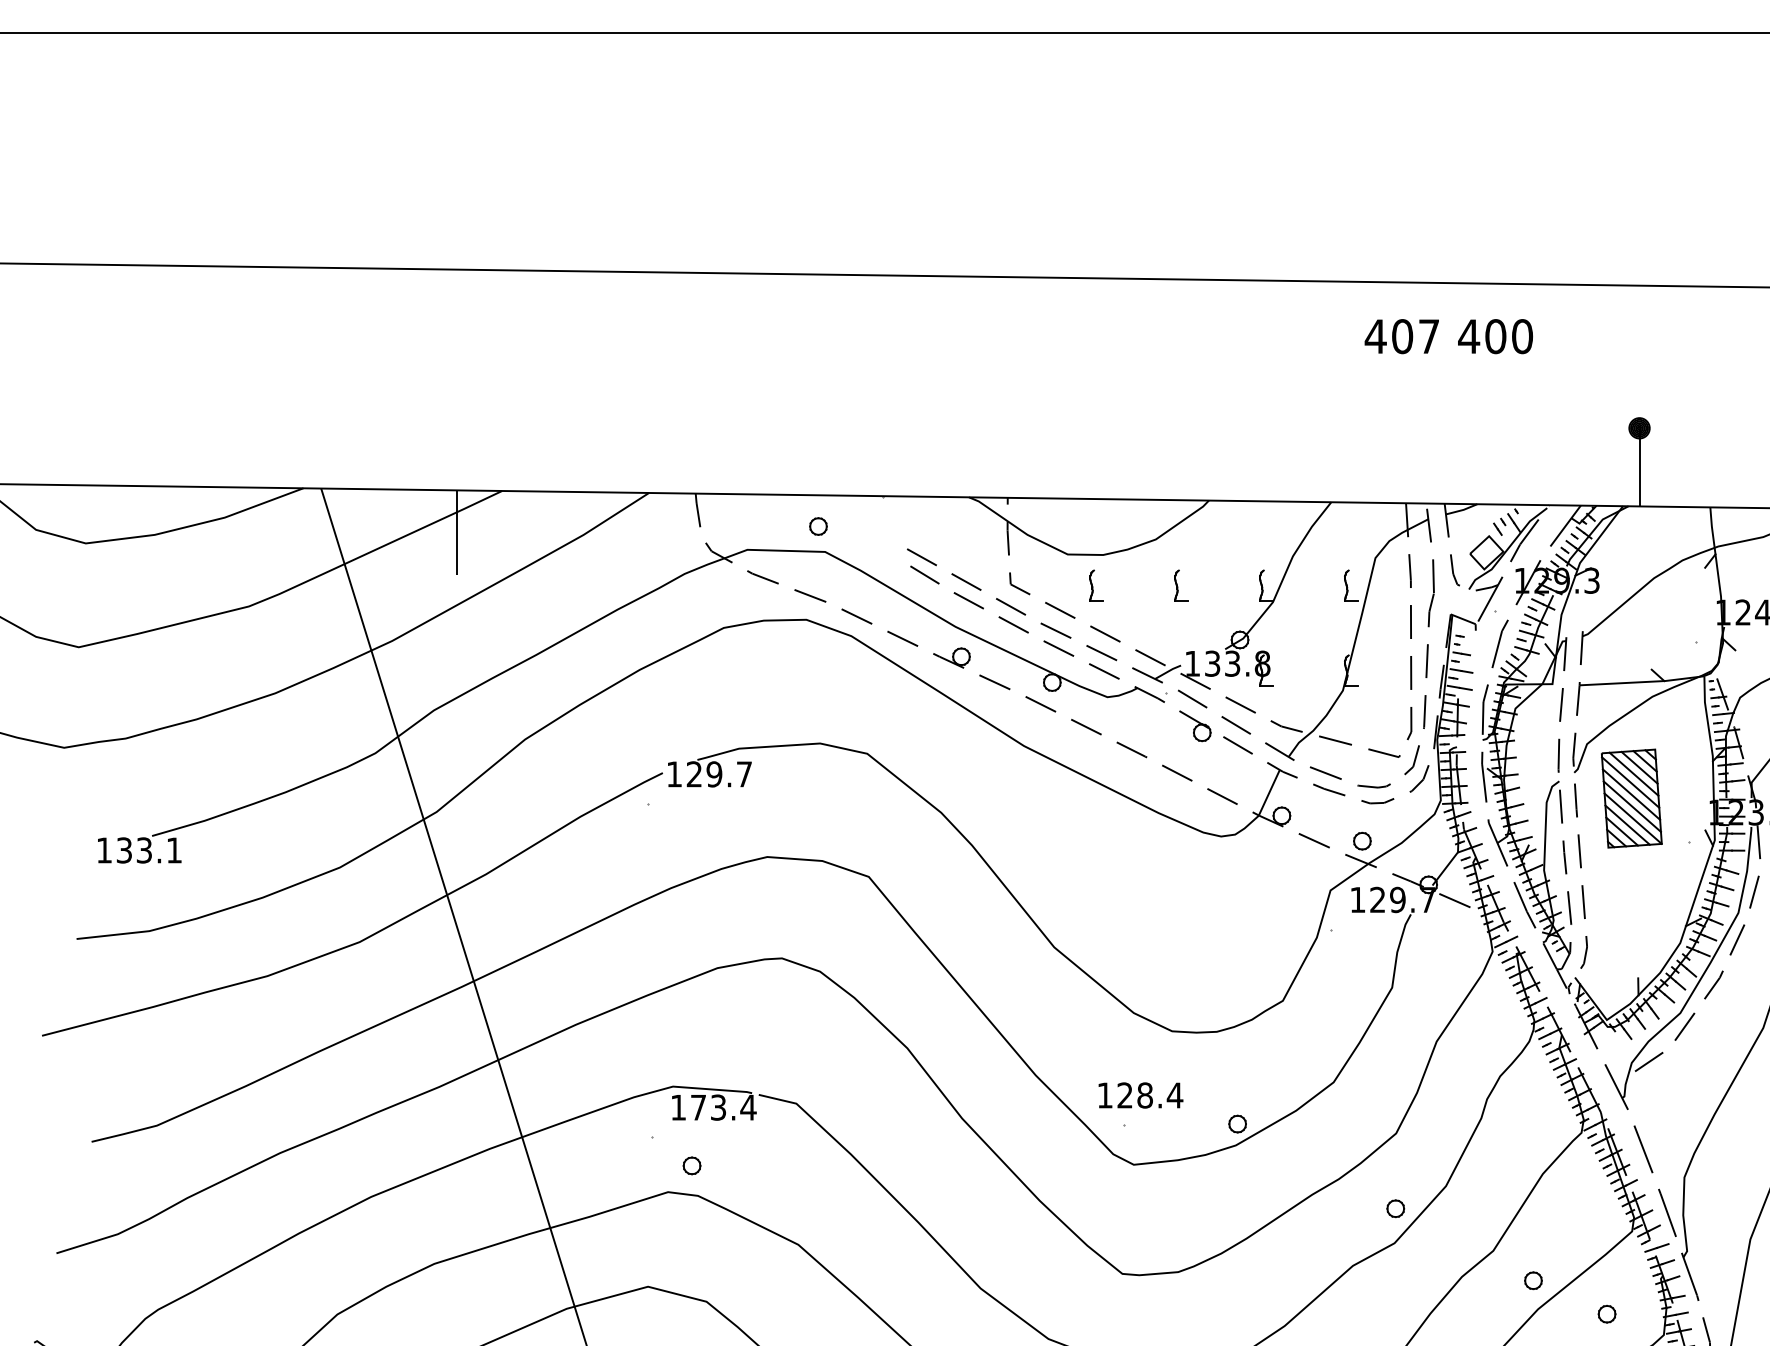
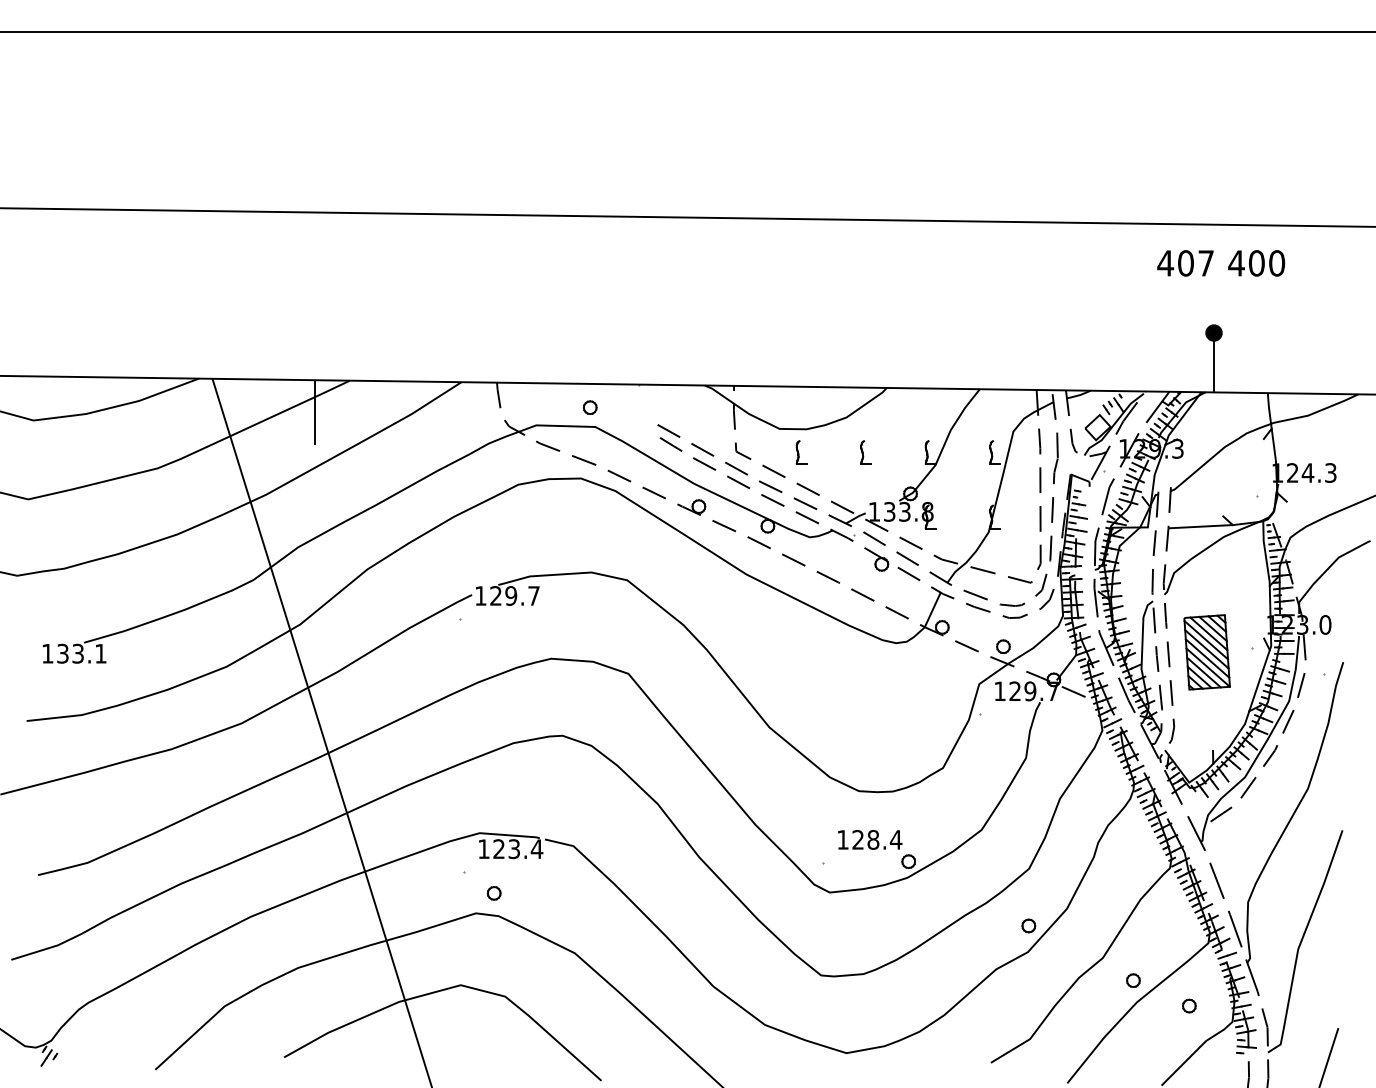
text: (1449, 336) -> (1221, 263), moved
part: (1630, 798) -> (1206, 652), moved
text: (1141, 1094) -> (870, 839), moved
text: (697, 1106) -> (498, 848), 173.4 -> 123.4

